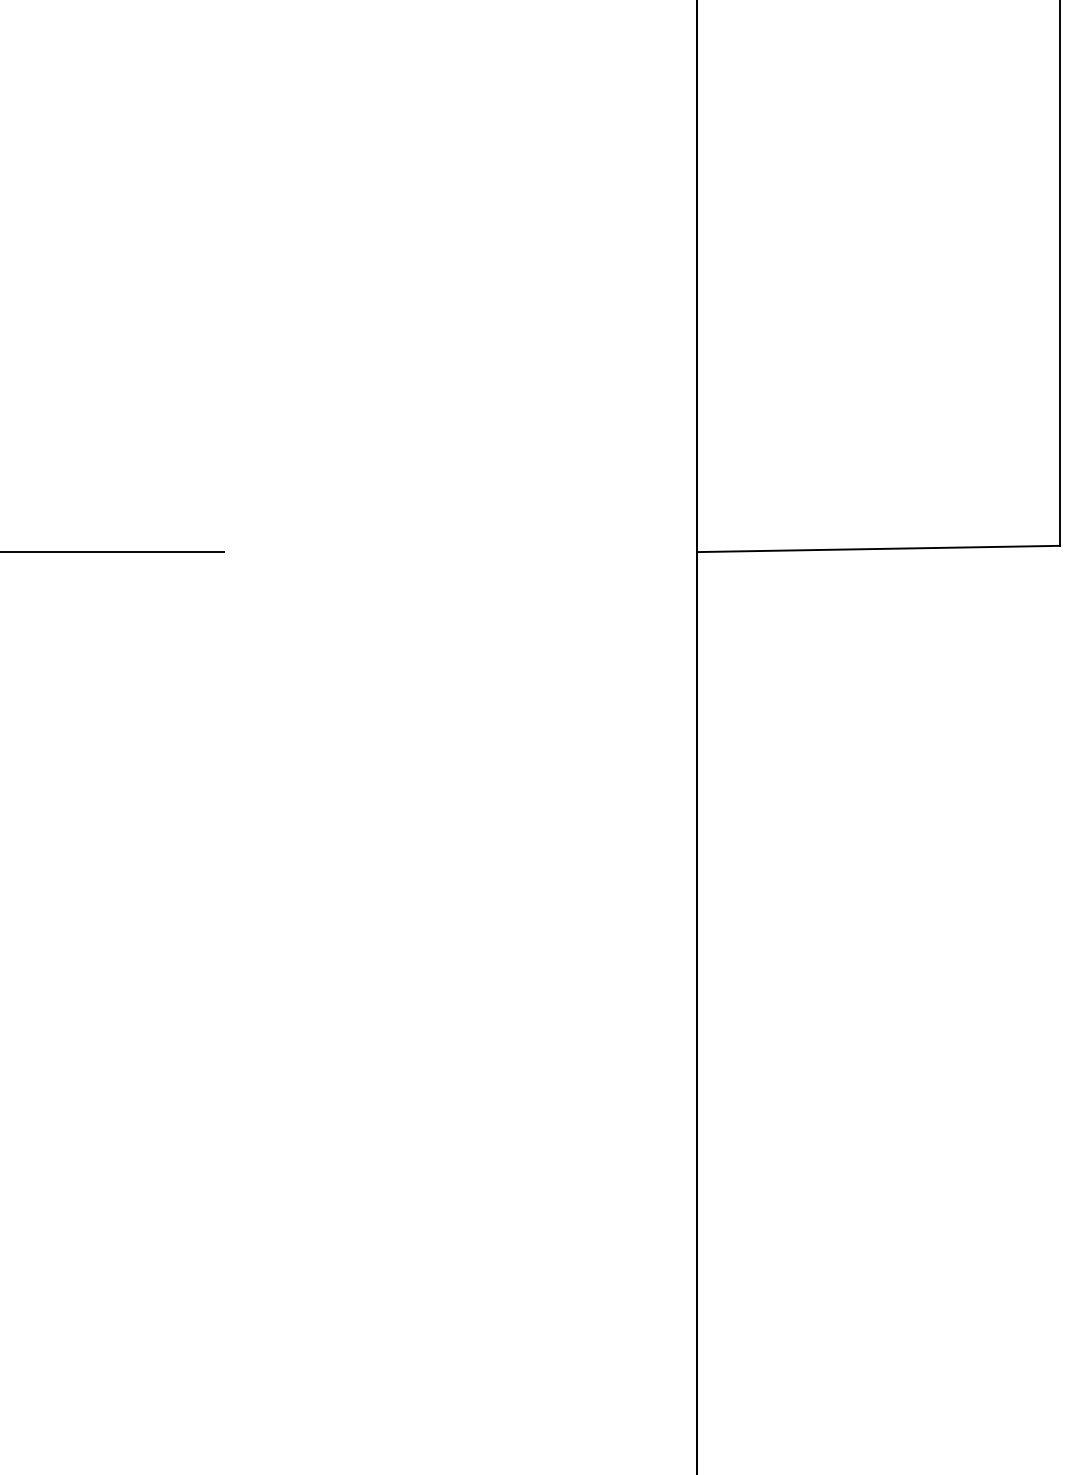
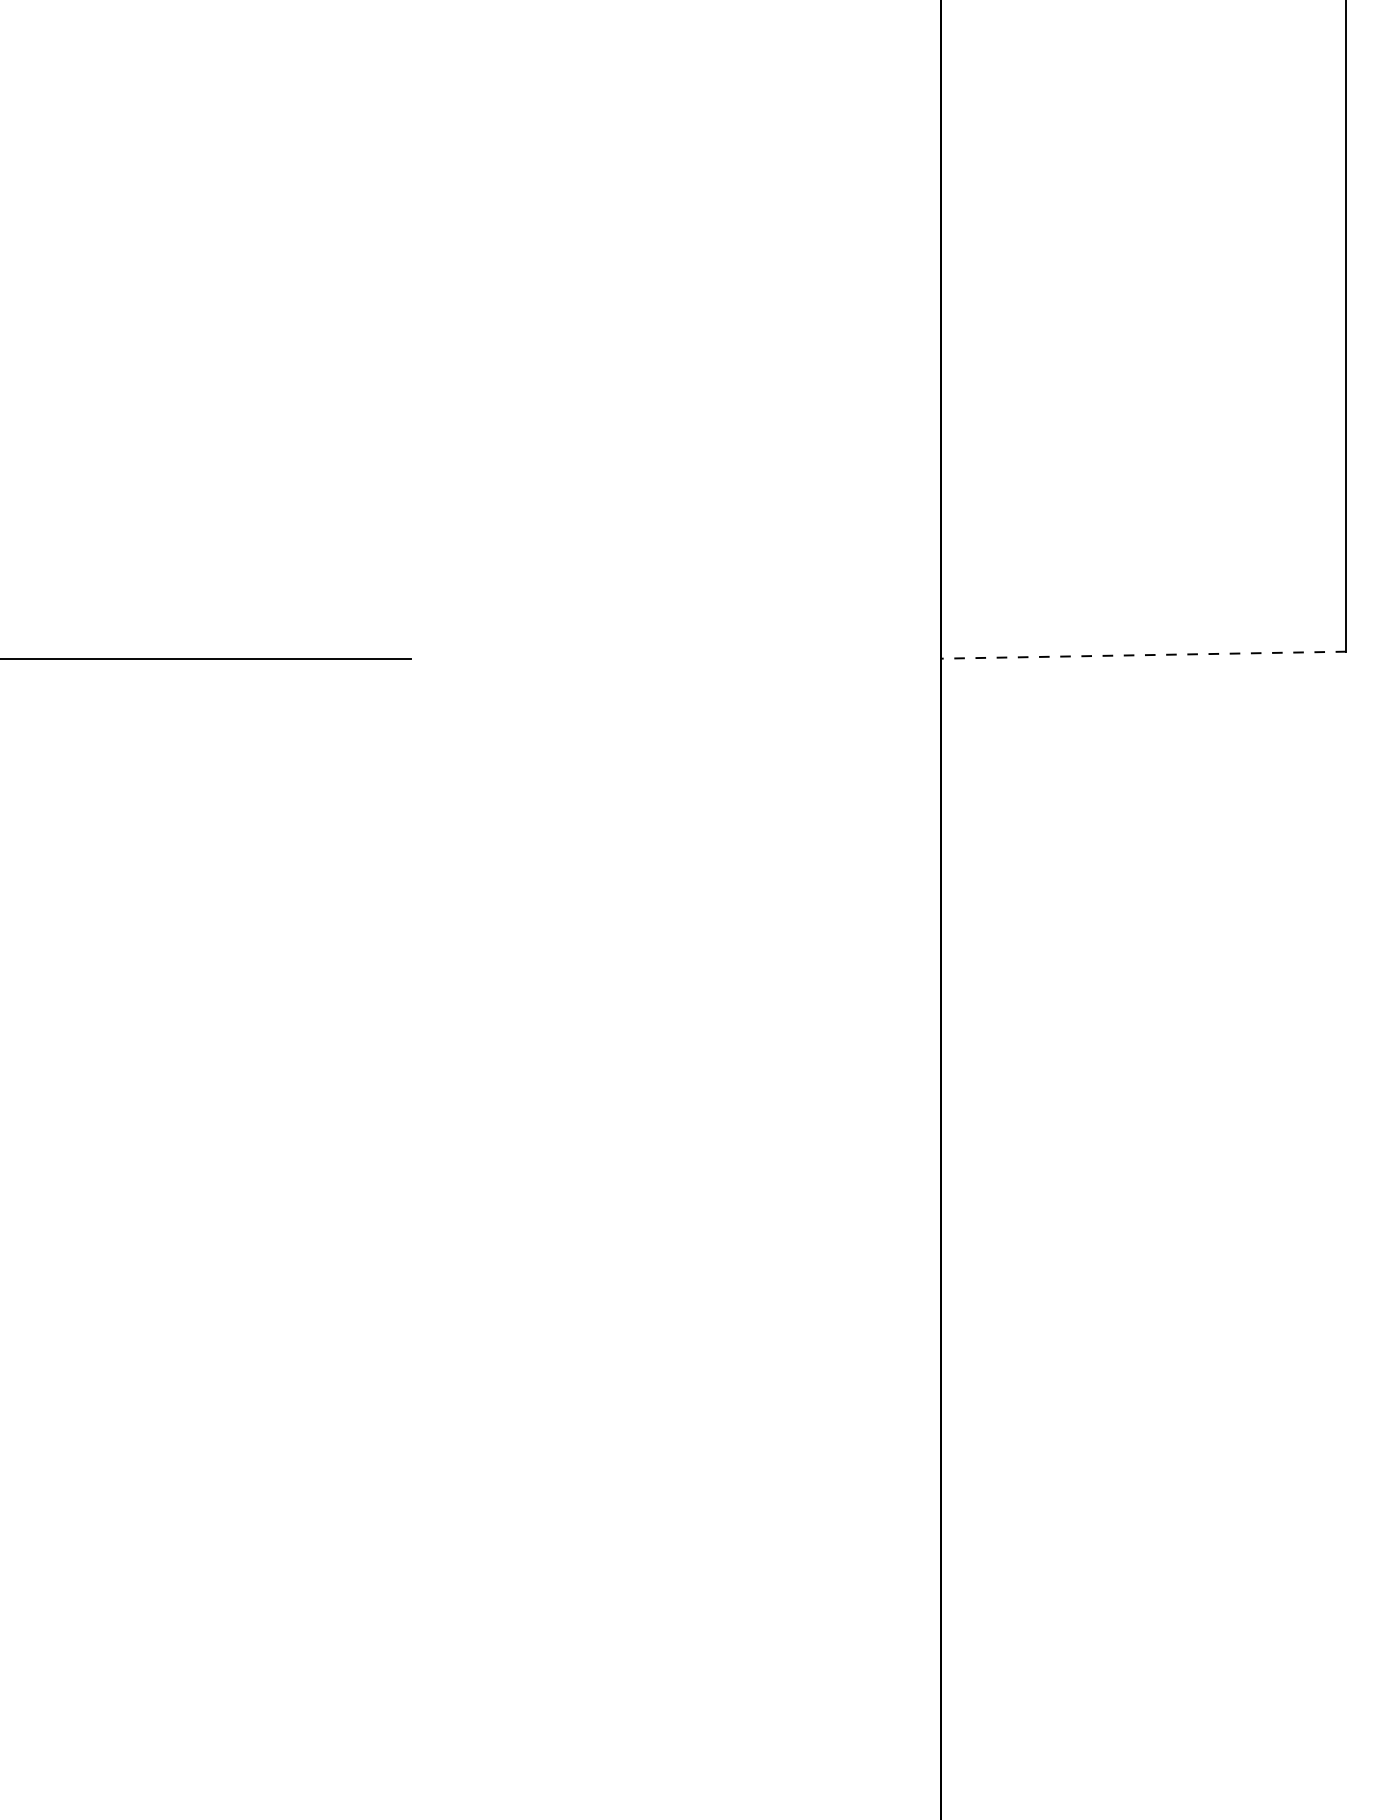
line: (878, 549) -> (1143, 655), solid -> dashed

